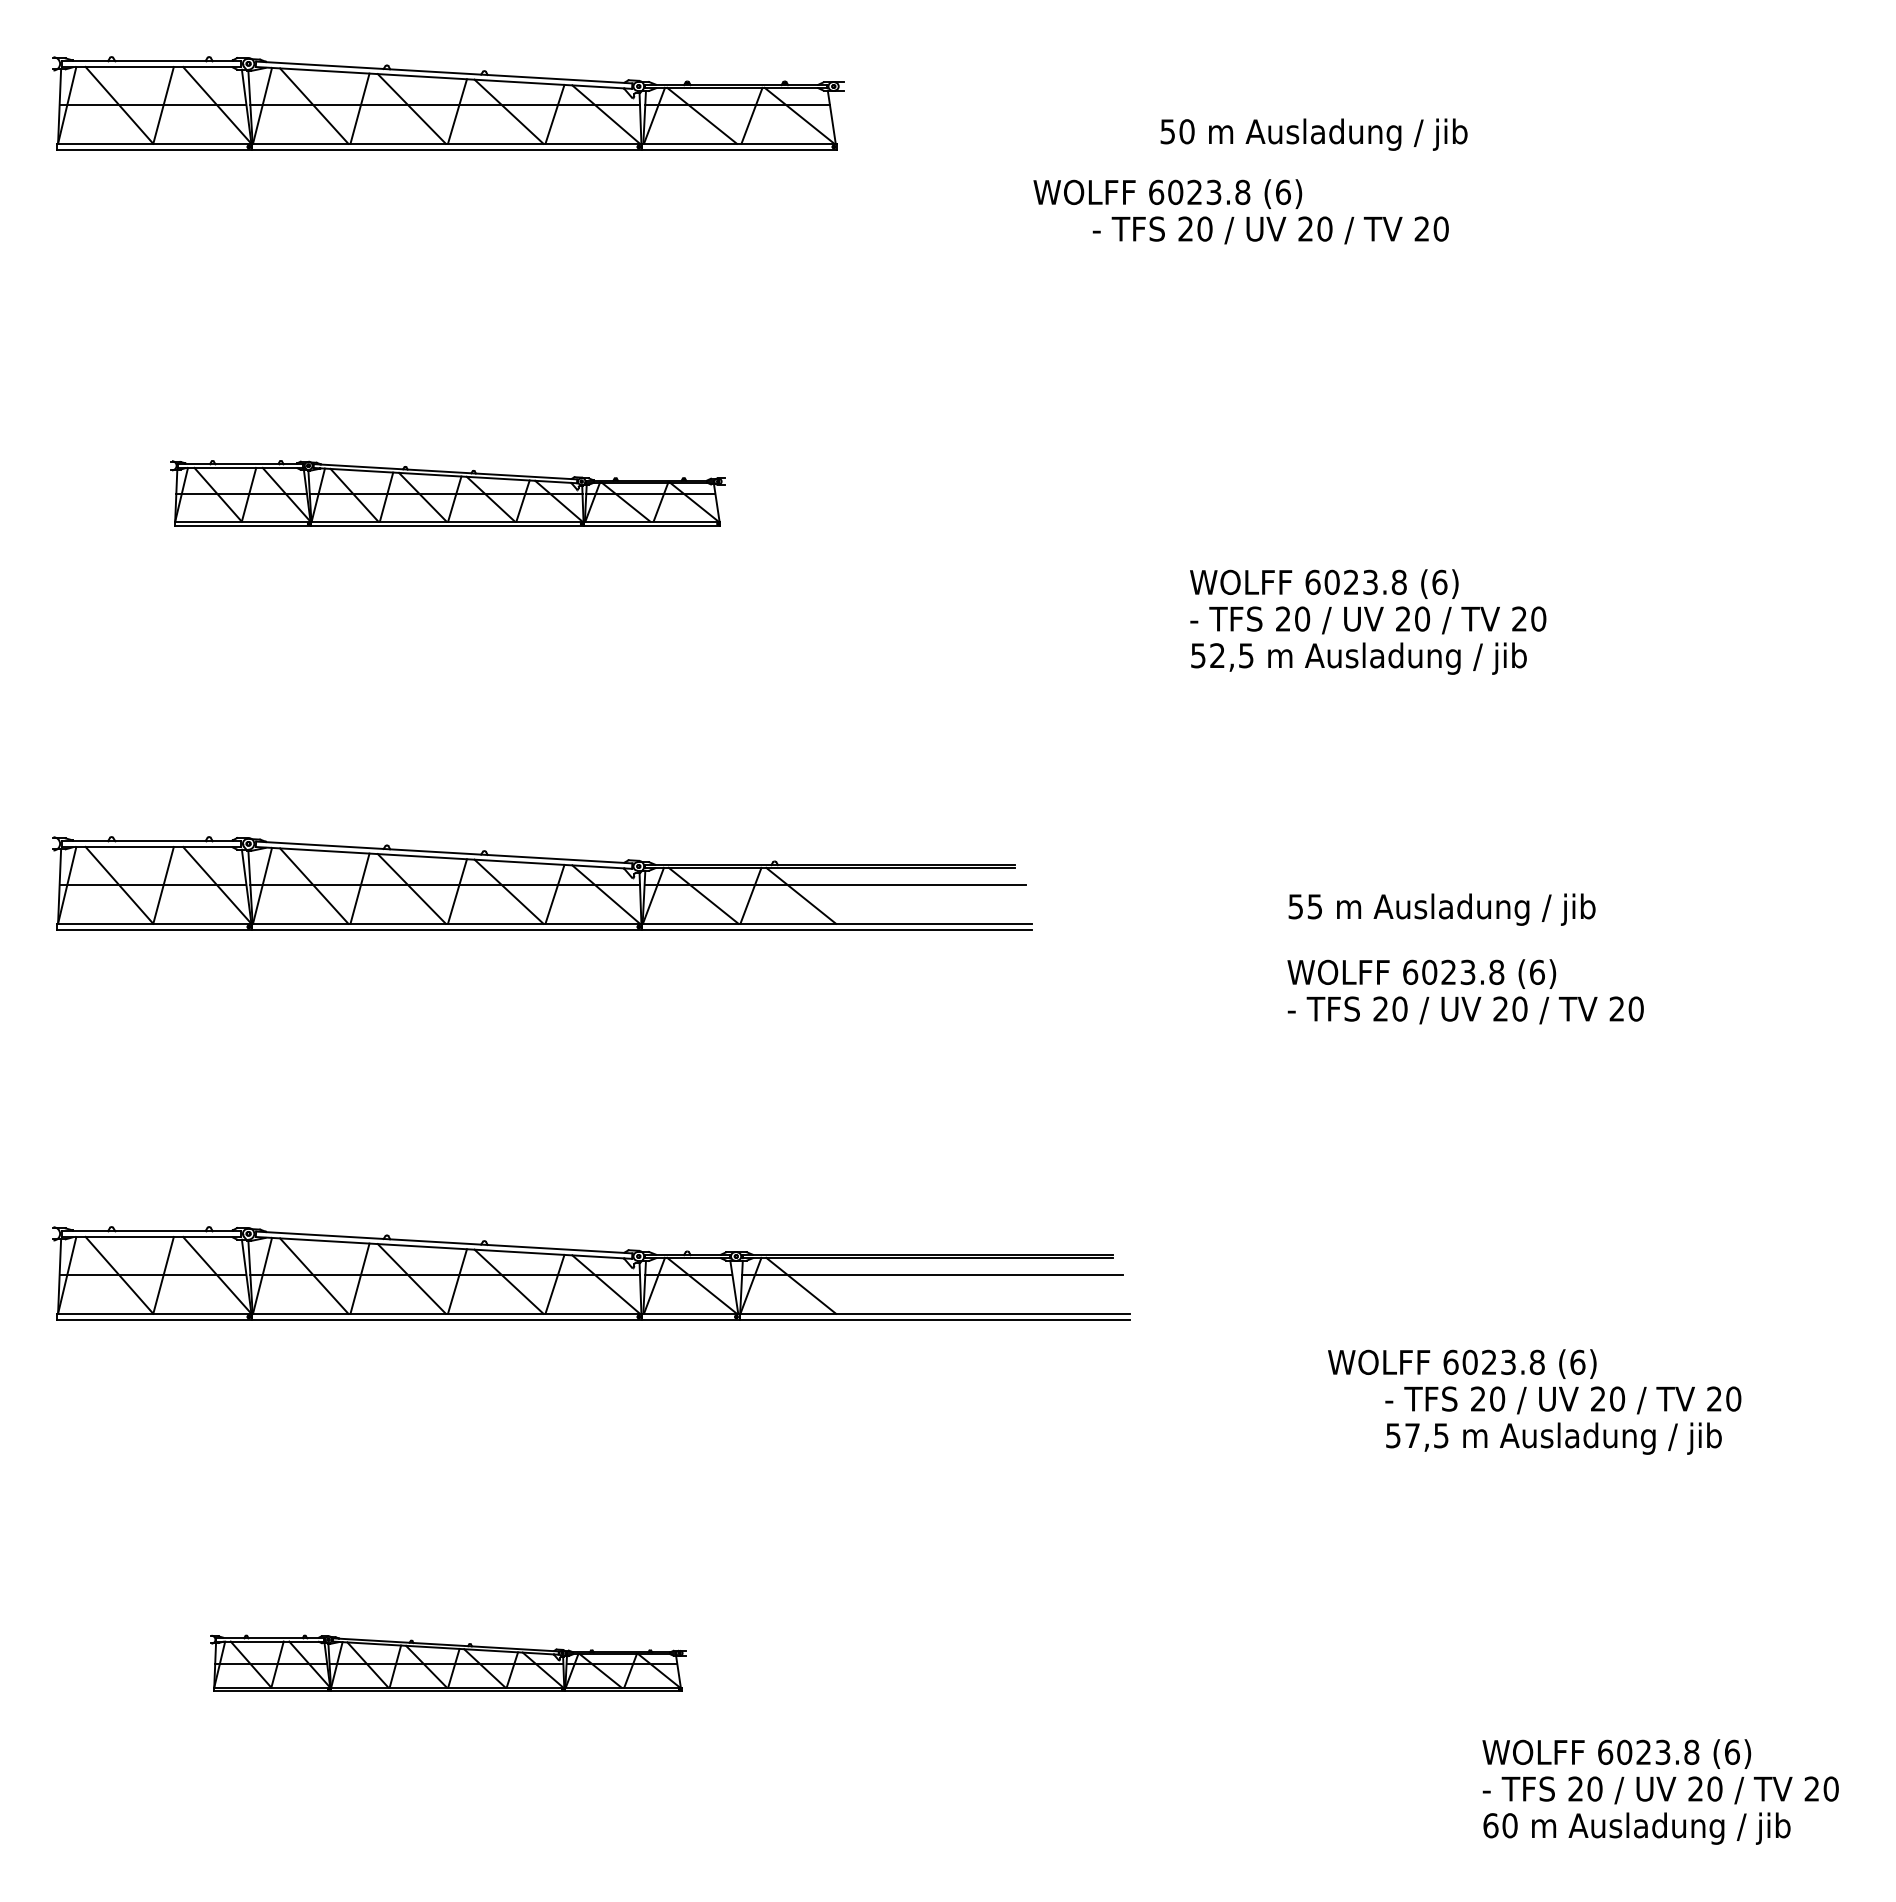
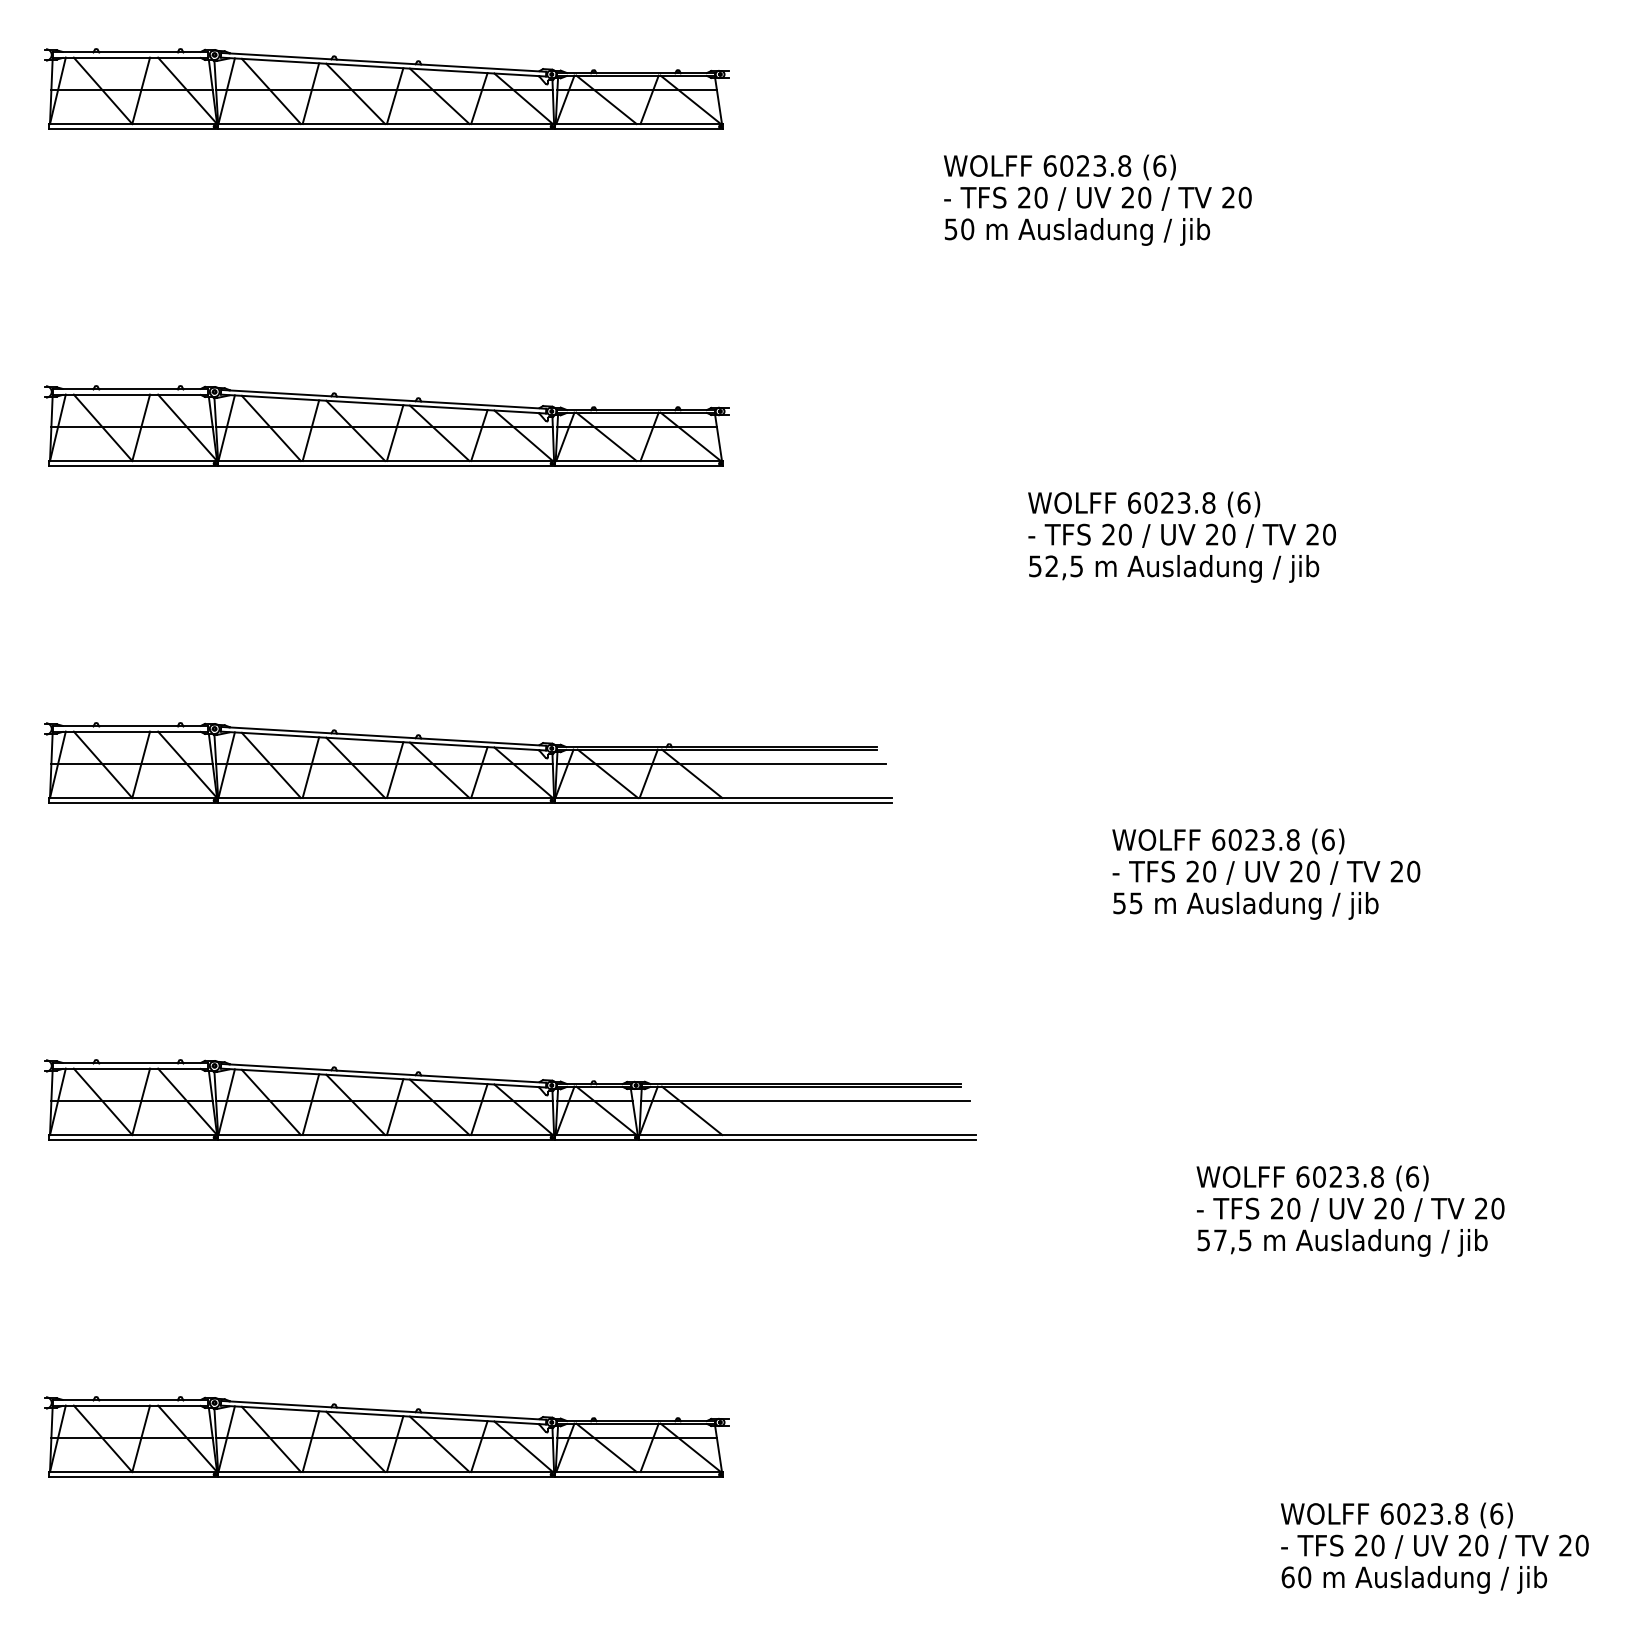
text: (1313, 134) -> (1076, 231), moved
text: (1167, 193) -> (1059, 166), moved
part: (448, 493) -> (387, 426), size x1.43
text: (1441, 909) -> (1245, 905), moved
text: (1462, 1363) -> (1312, 1177), moved
part: (448, 1663) -> (387, 1437), size x1.67

